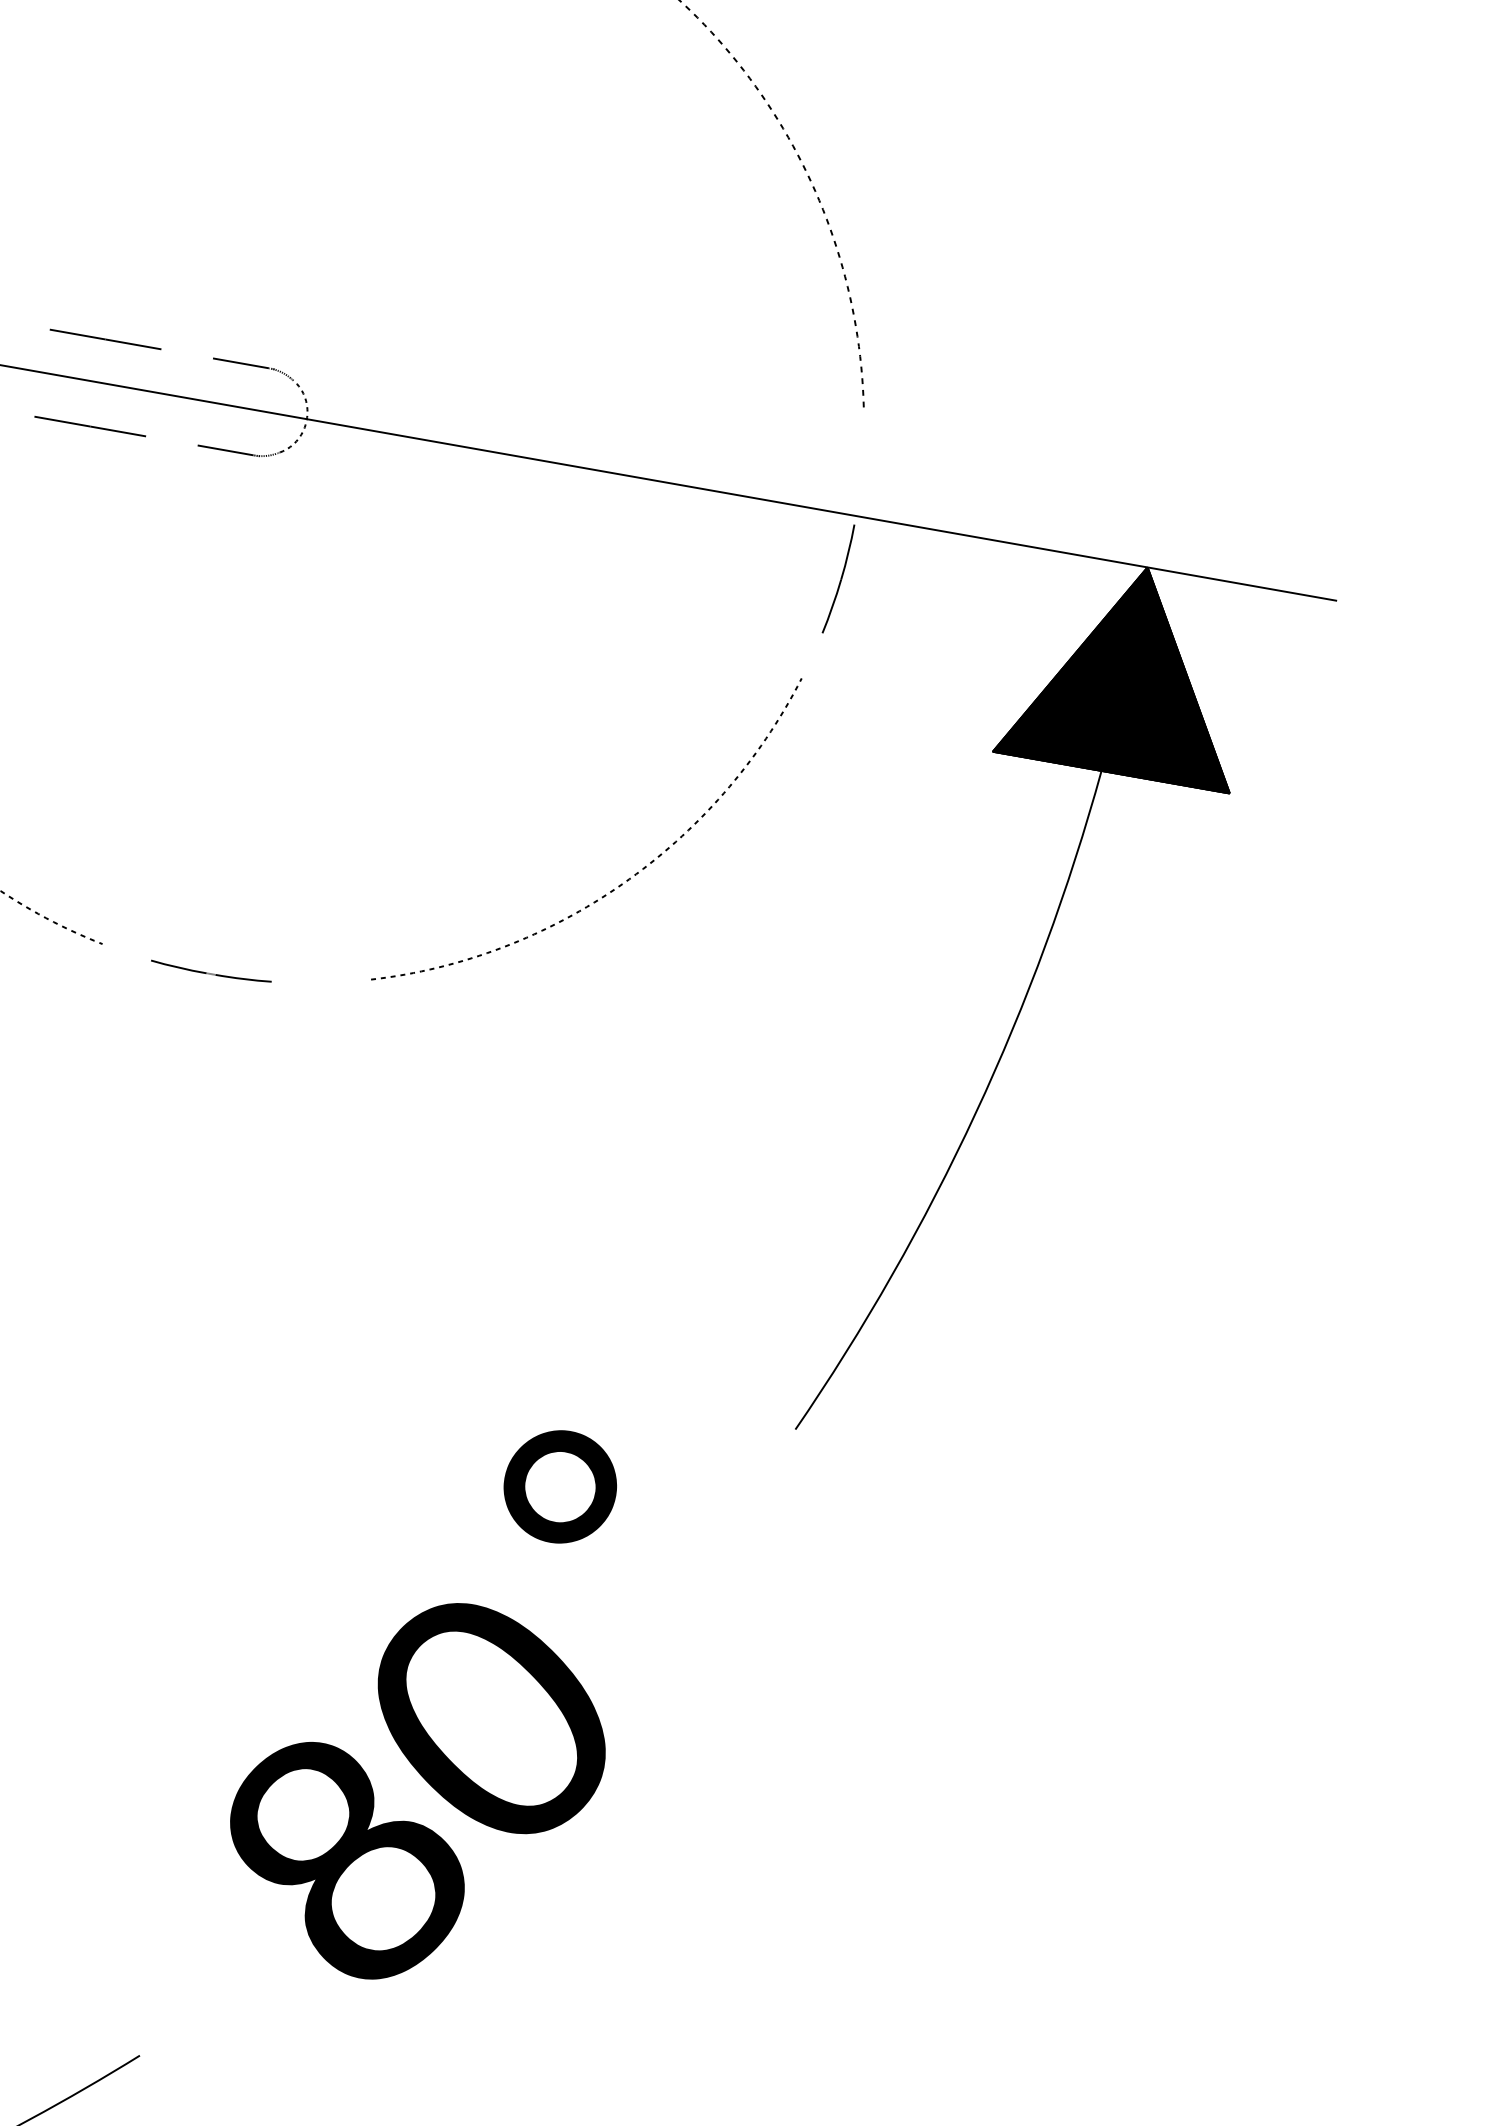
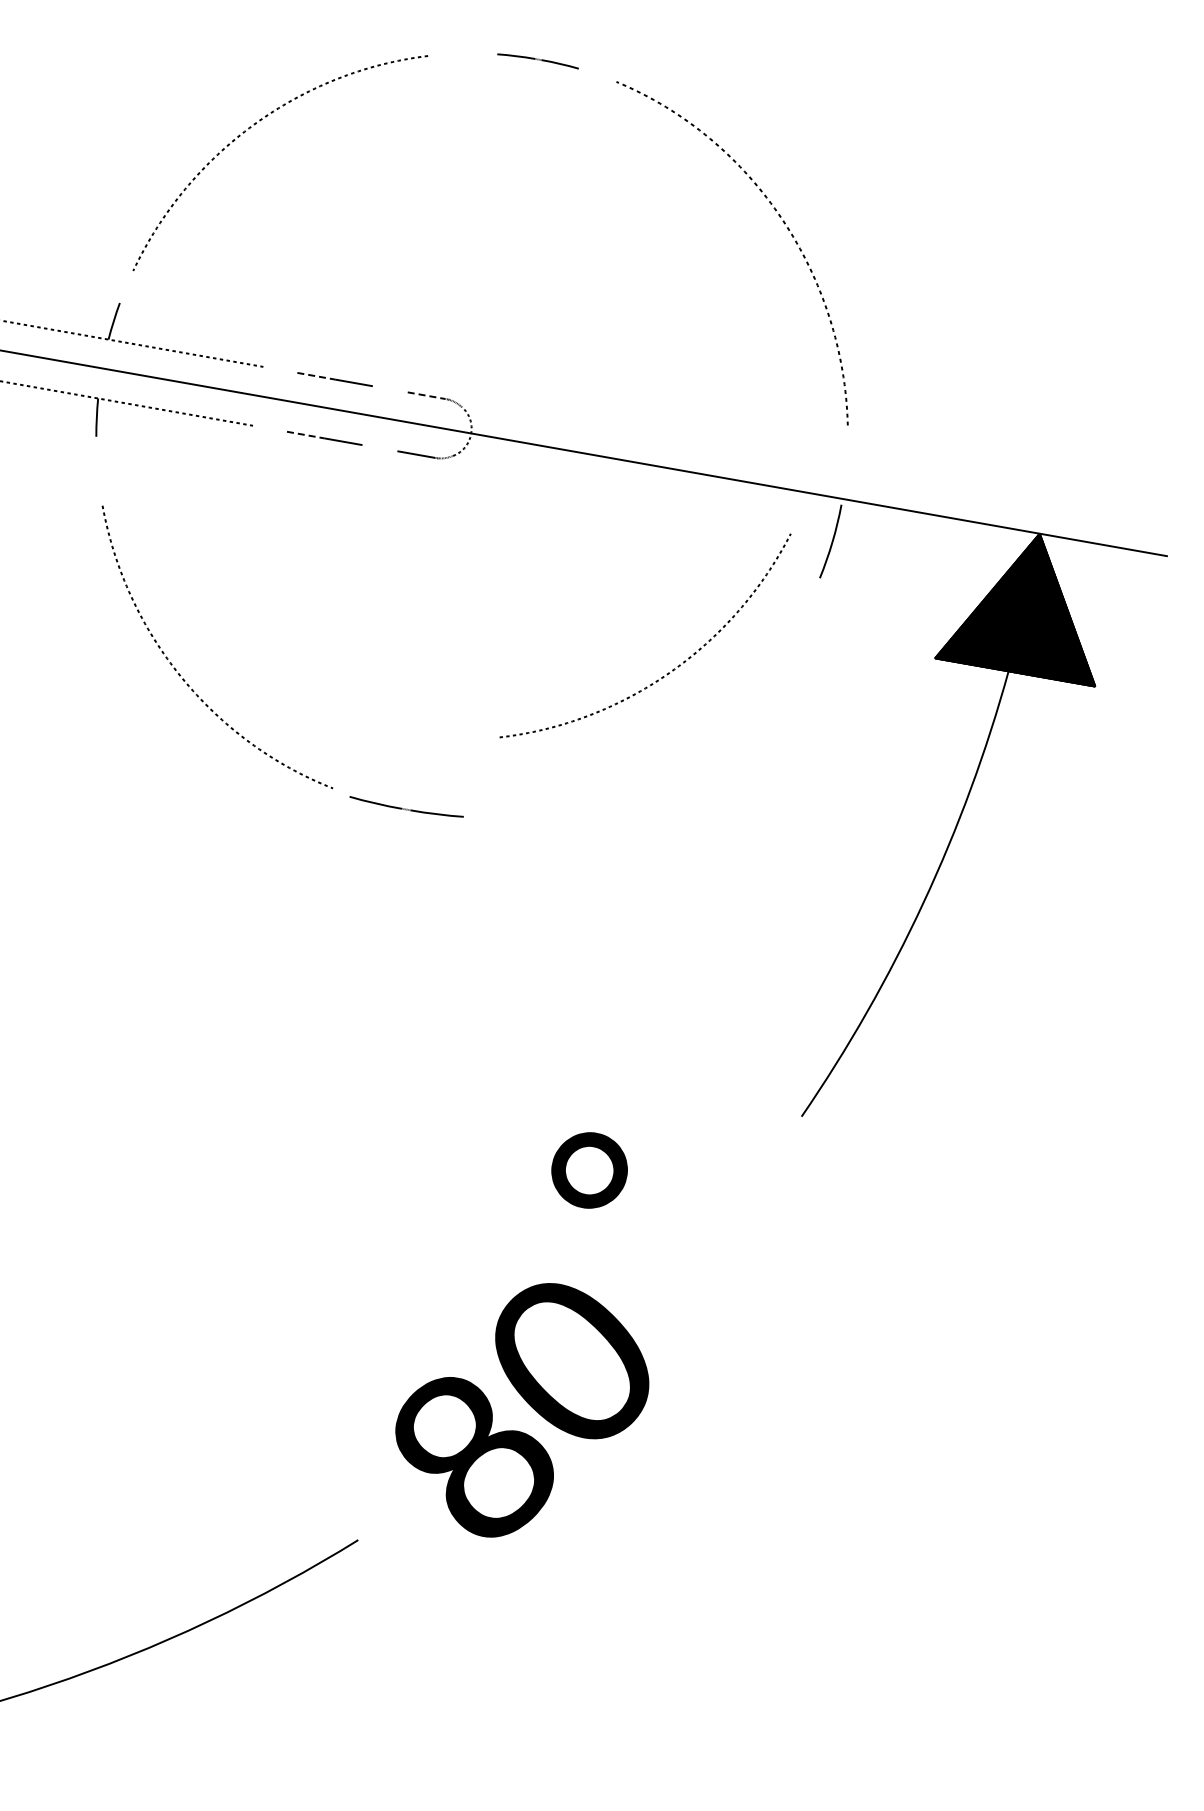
line: (78, 334) -> (316, 376), solid -> dashed
line: (242, 363) -> (427, 395), solid -> dashed
line: (63, 422) -> (306, 435), solid -> dashed
curve: (626, 879) -> (672, 669), moved
part: (211, 970) -> (406, 806), size x1.4
text: (560, 1486) -> (589, 1170), moved
text: (418, 1791) -> (522, 1410), moved

